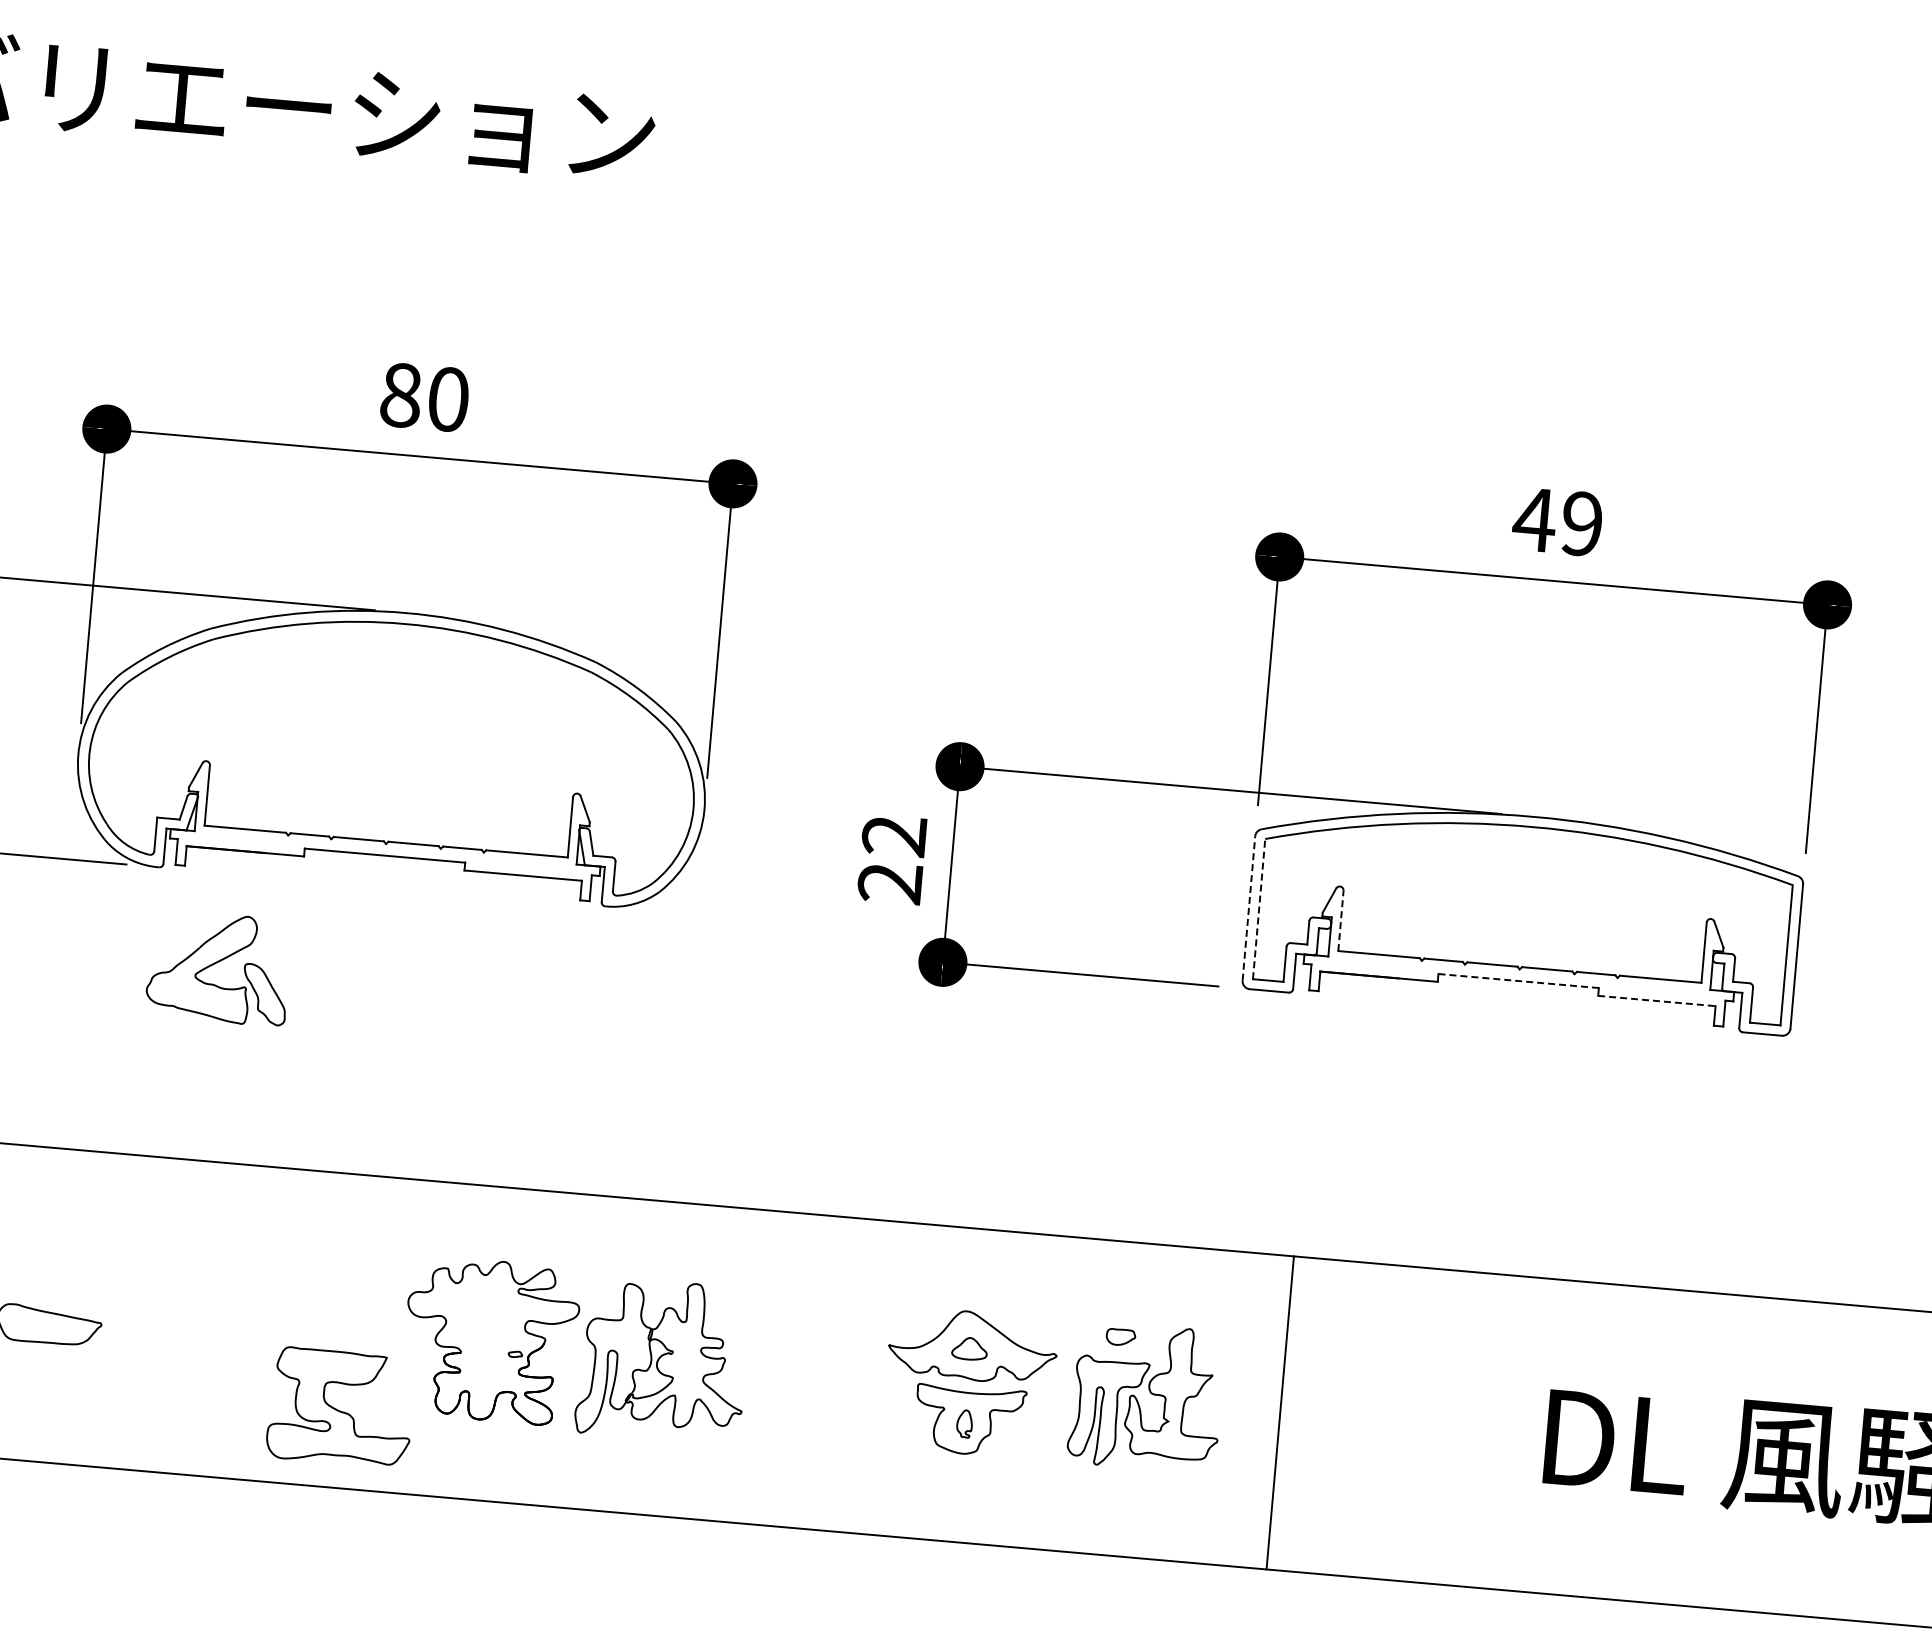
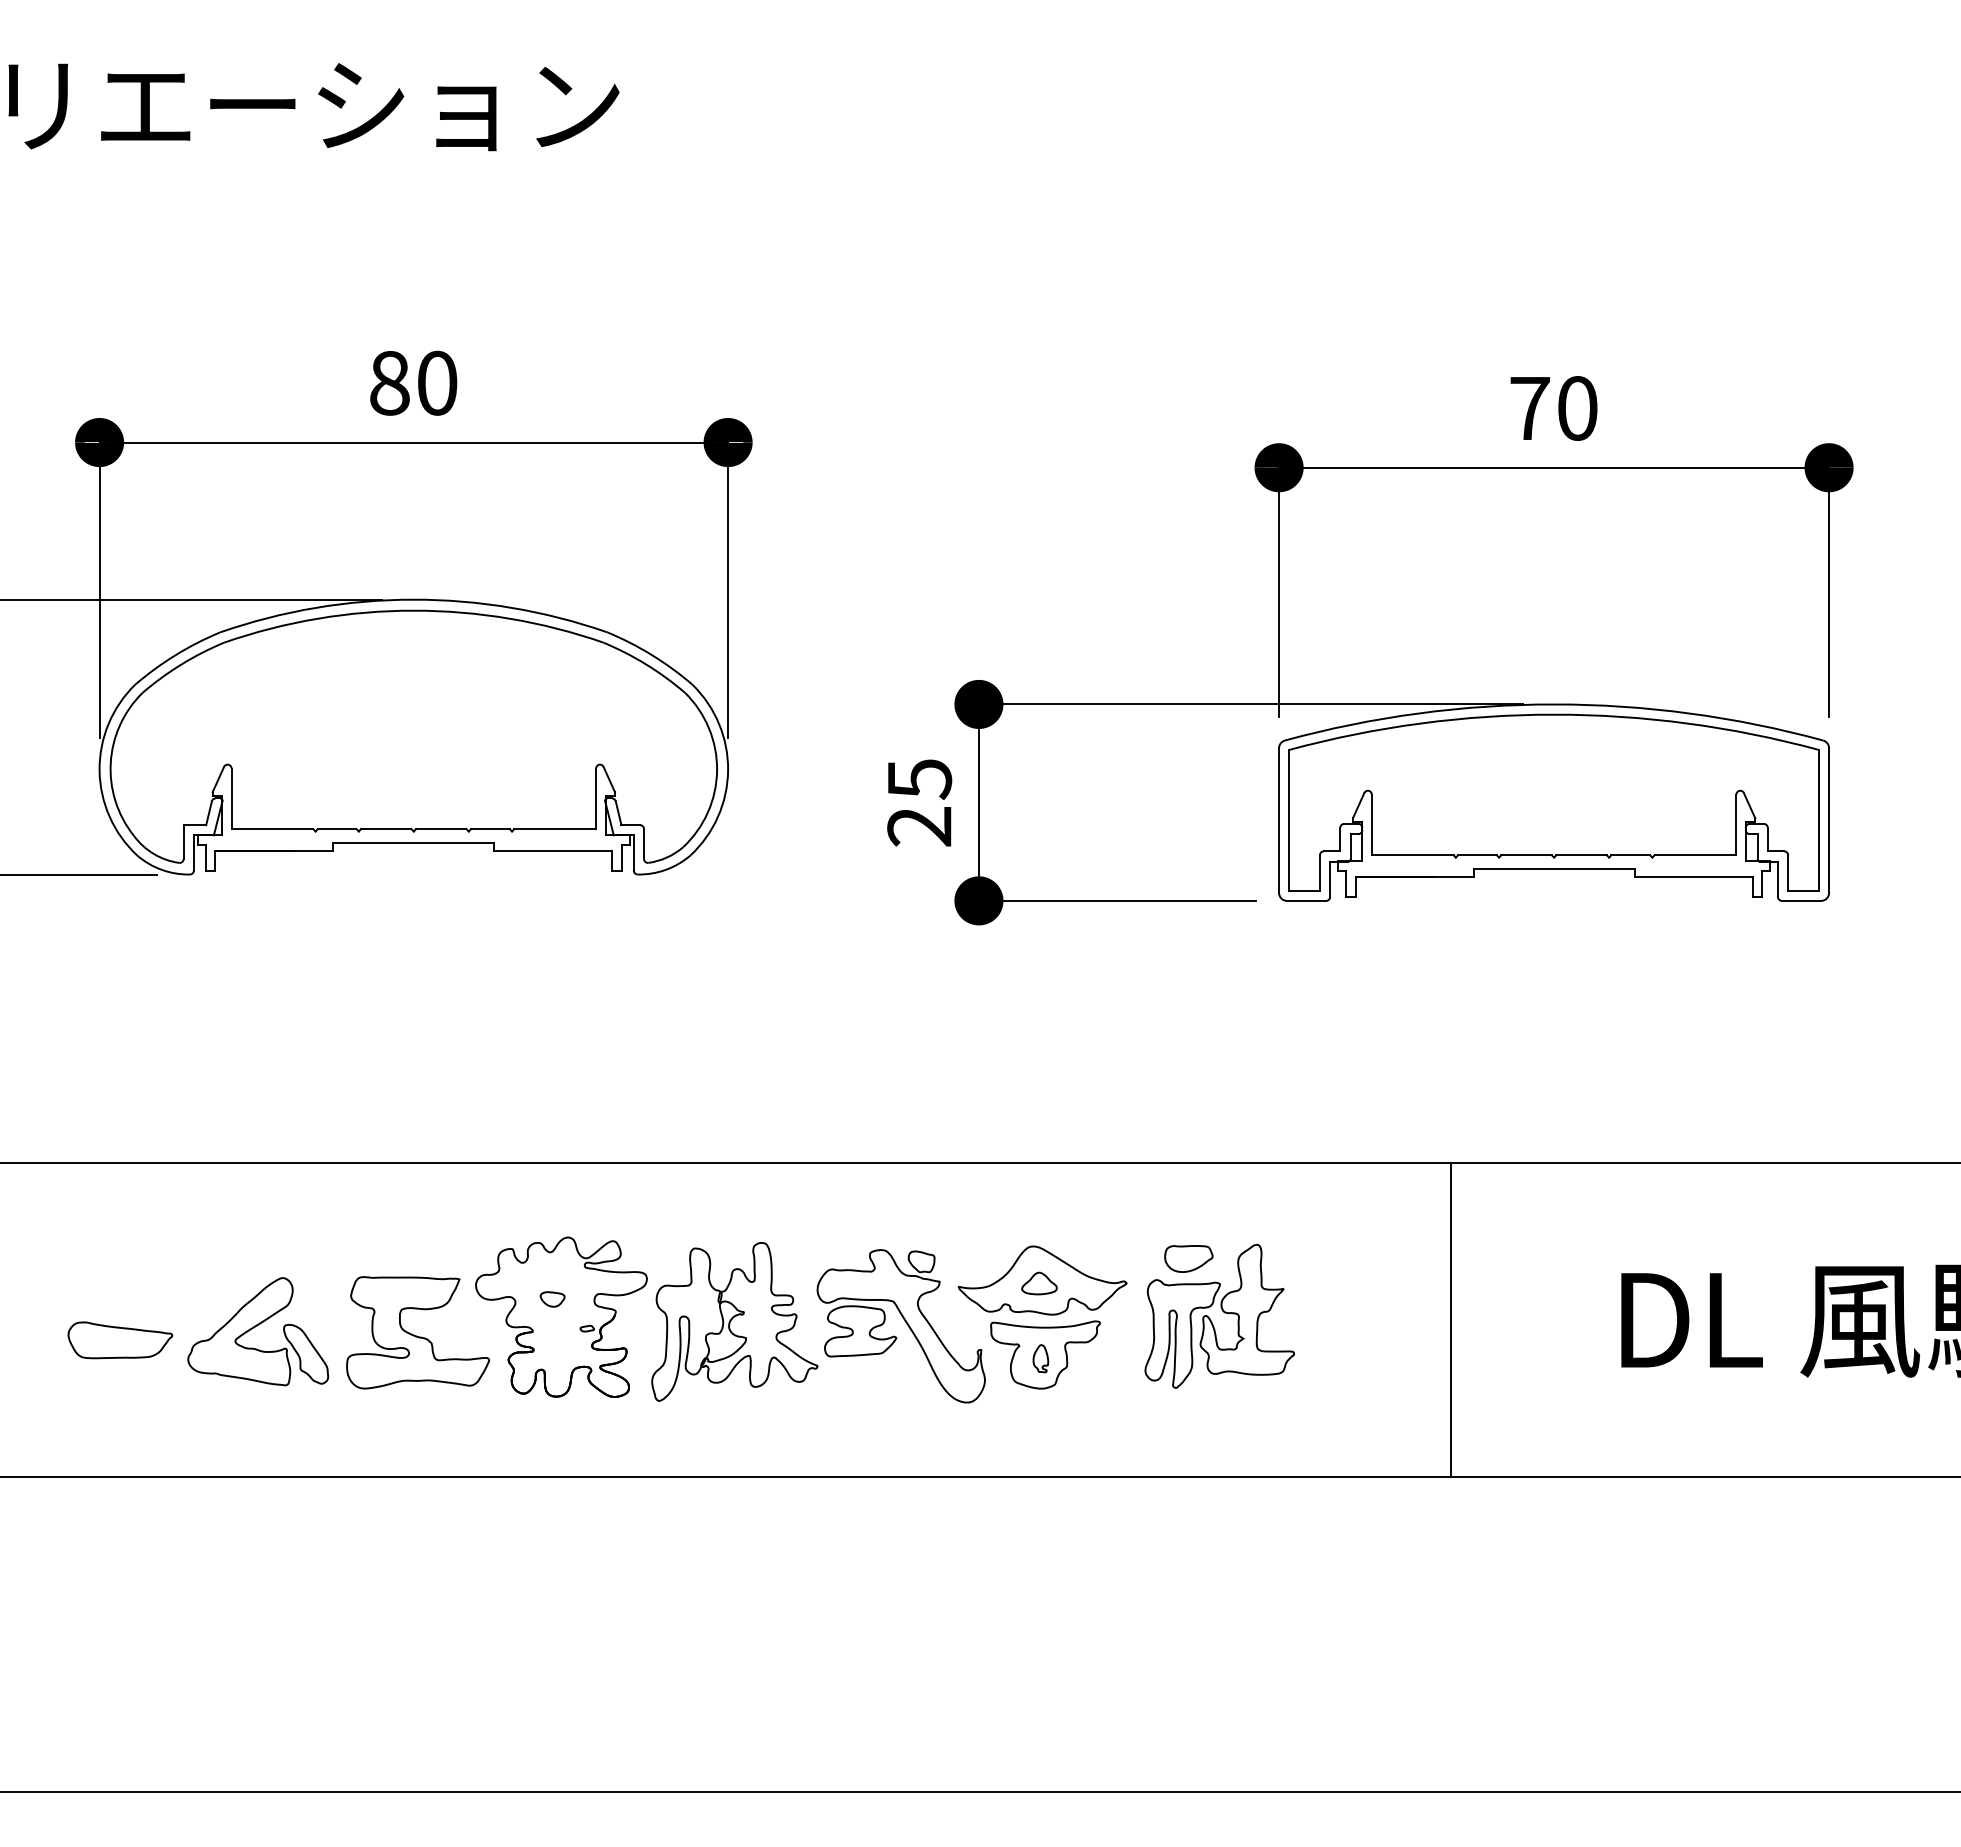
text: (1557, 521) -> (1552, 408), 49 -> 70
text: (894, 836) -> (919, 779), 22 -> 25
line: (1249, 908) -> (1279, 820), dashed -> solid
line: (1259, 908) -> (1289, 819), dashed -> solid
line: (1340, 920) -> (1371, 824), dashed -> solid
part: (219, 967) -> (258, 1331), moved
line: (1519, 981) -> (1554, 869), dashed -> solid
line: (1656, 1001) -> (1693, 877), dashed -> solid
part: (483, 1322) -> (552, 1299), added
part: (1120, 1336) -> (1188, 1258), size x1.67
part: (833, 1378) -> (906, 1324), added
curve: (340, 1410) -> (417, 1335), moved
line: (1280, 1413) -> (1451, 1320), moved

